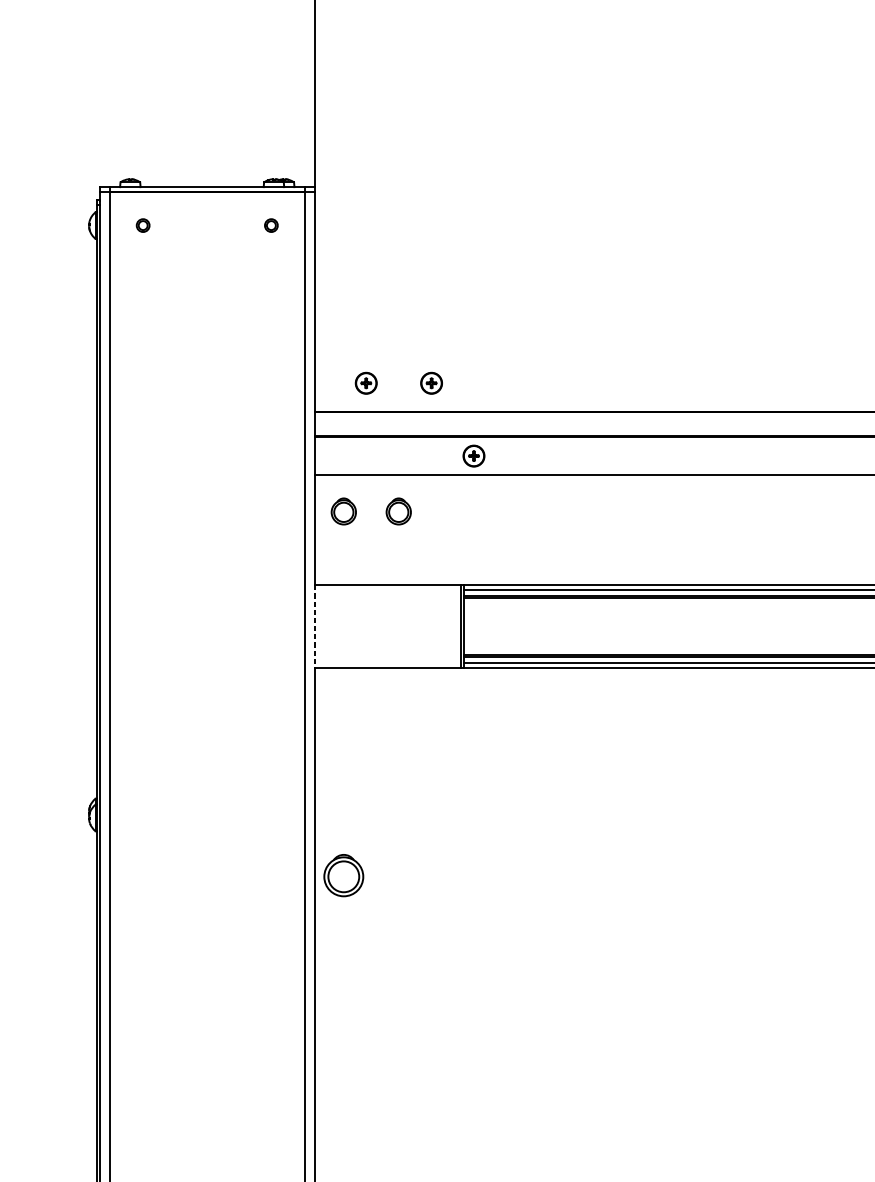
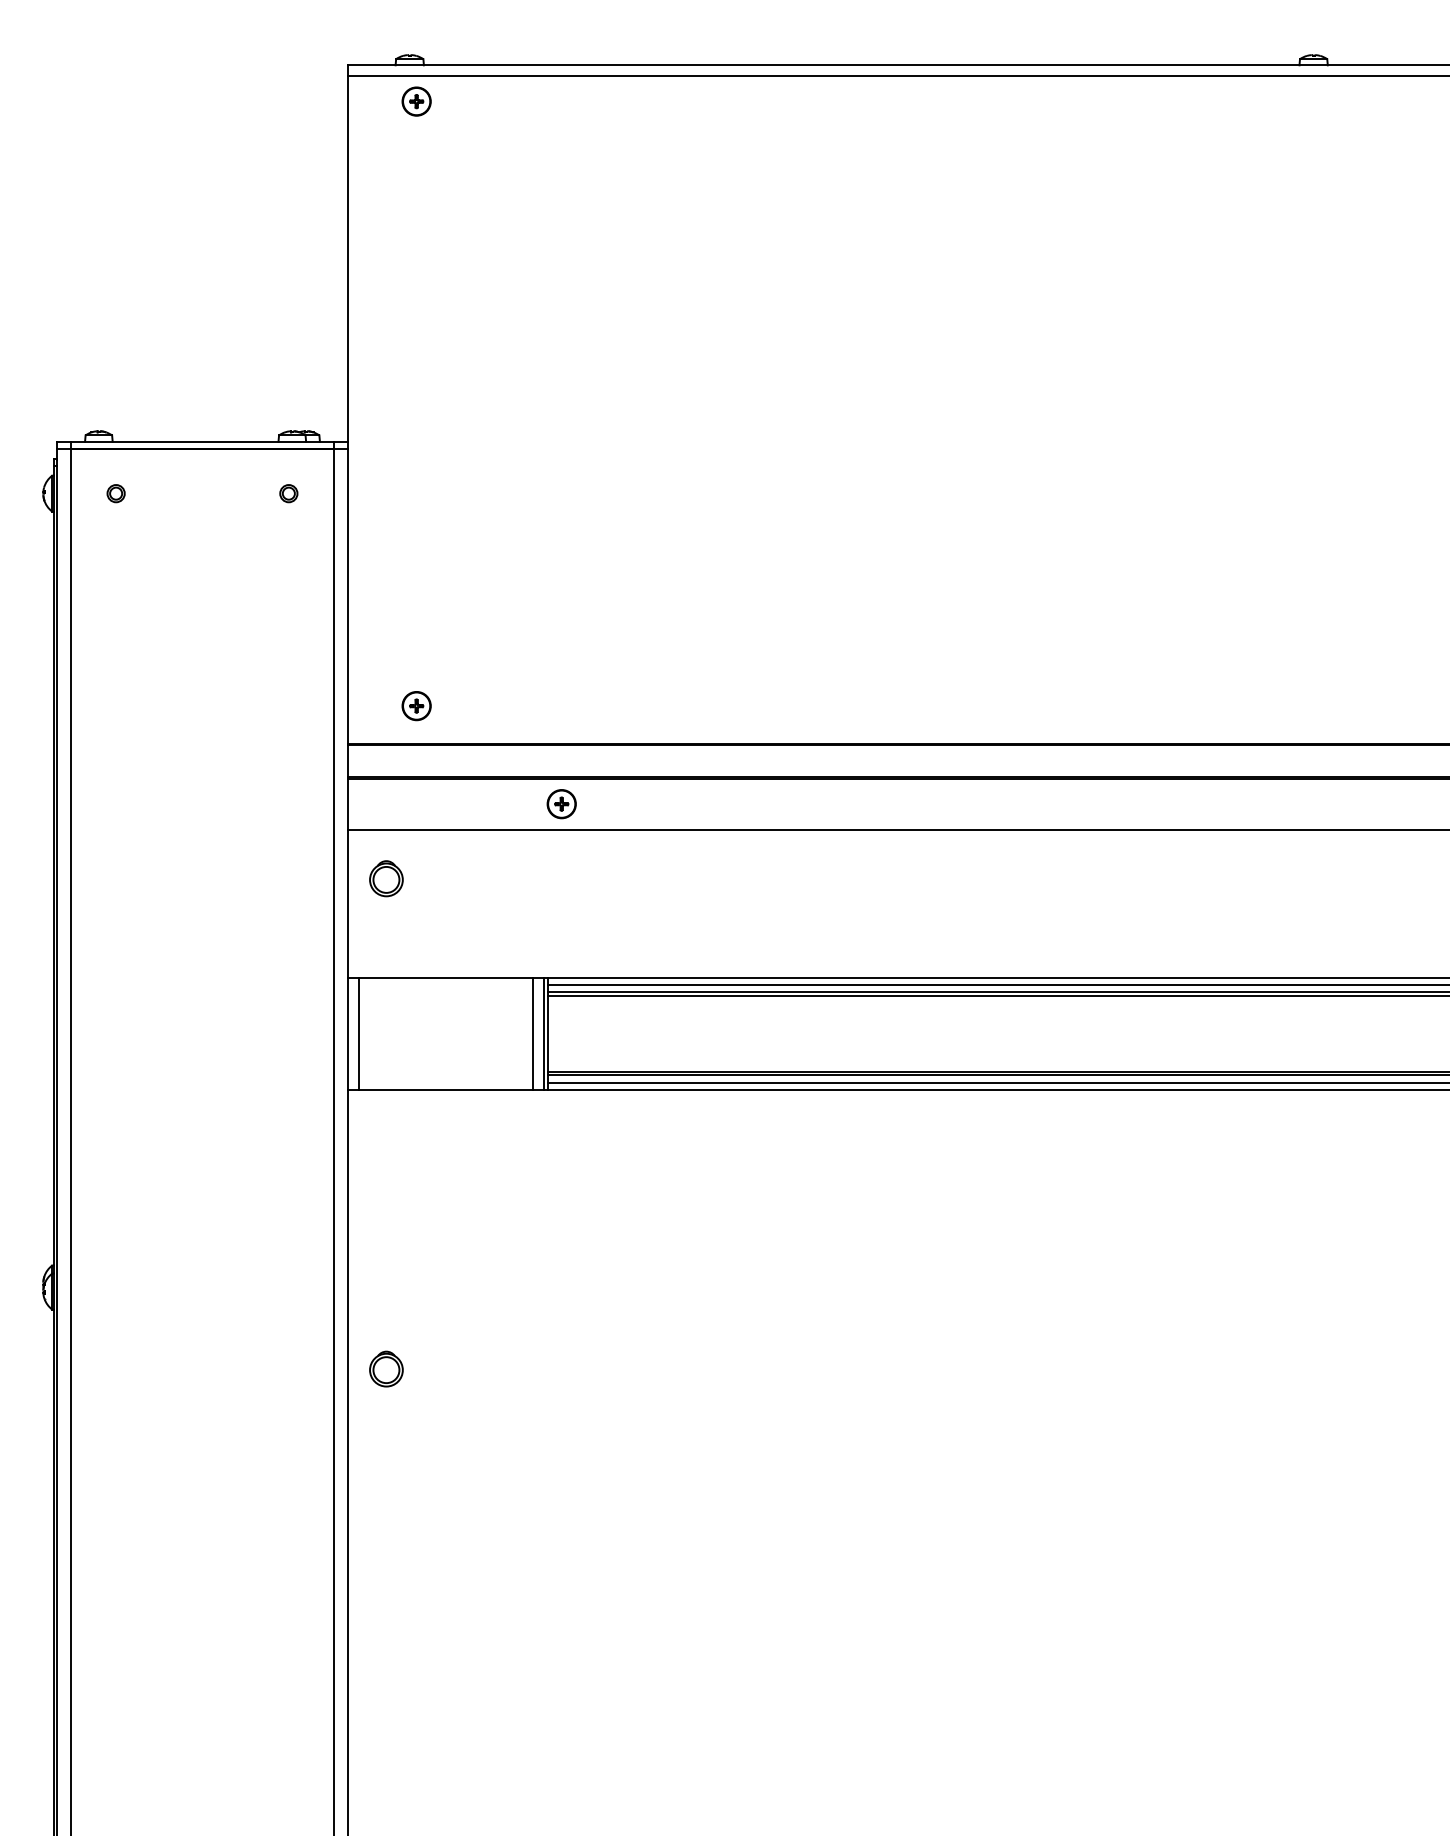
part: (431, 383) -> (504, 706), removed
part: (398, 511) -> (460, 878), removed
line: (314, 626) -> (347, 1033), dashed -> solid
line: (323, 626) -> (358, 1033), added
line: (453, 626) -> (533, 1033), added
part: (343, 875) -> (386, 1368), size x0.62

